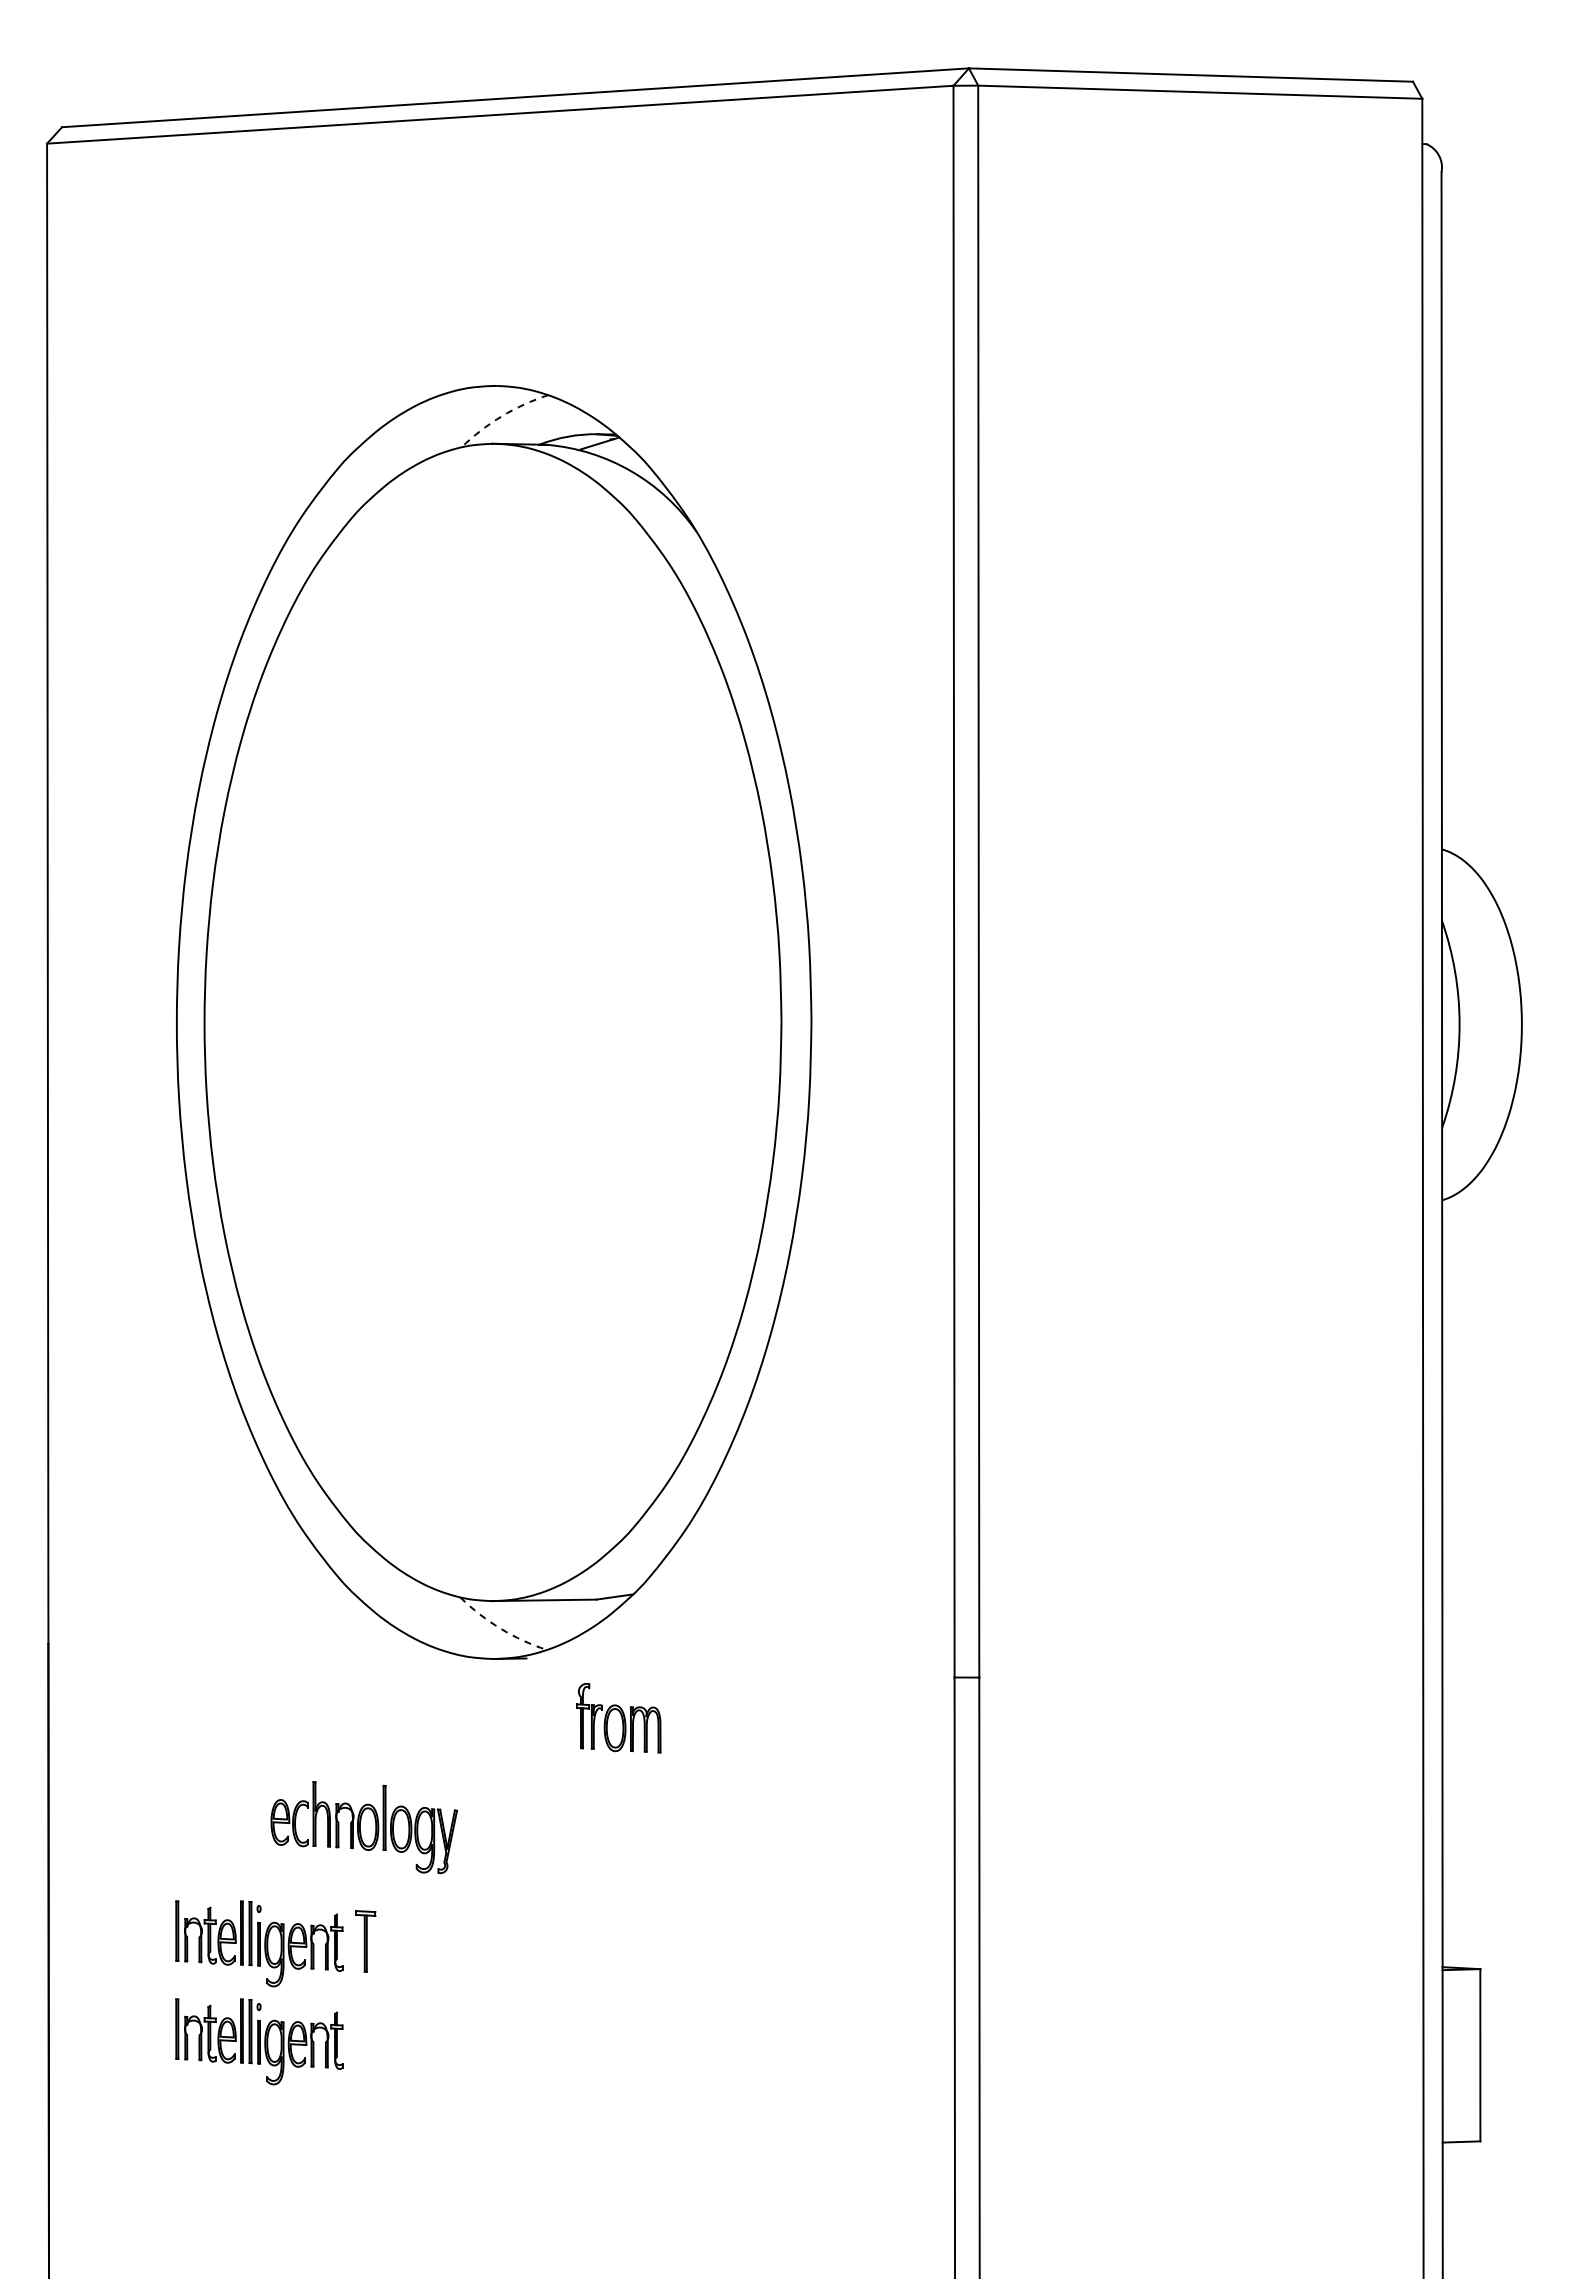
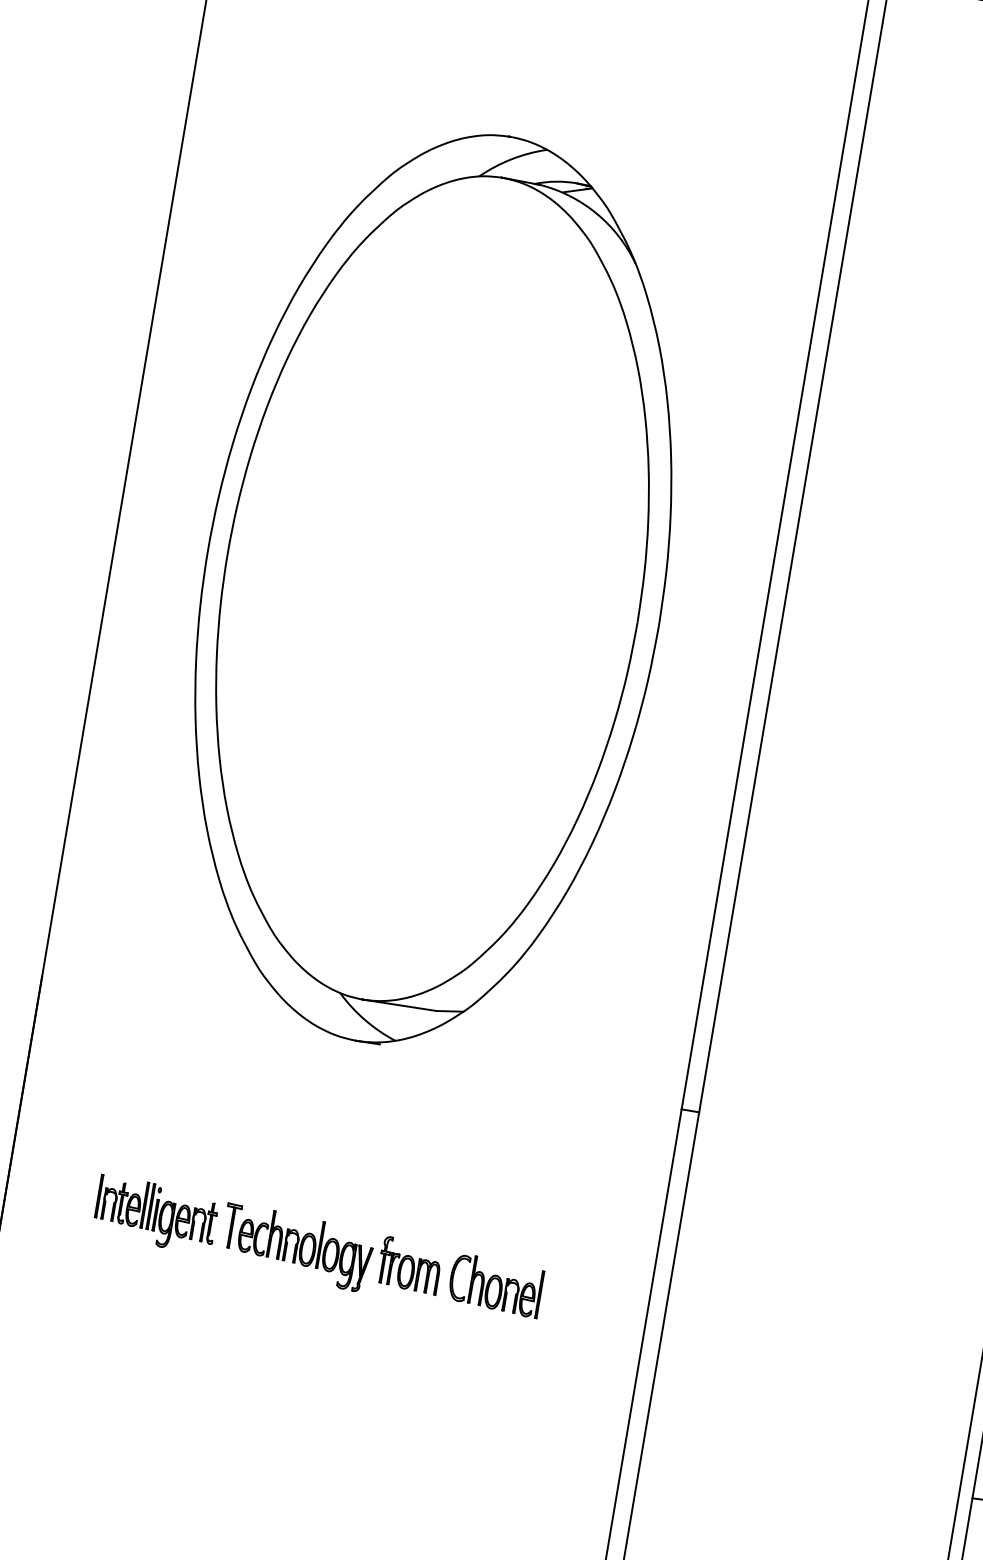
arc: (501, 416) -> (511, 159), dashed -> solid
arc: (500, 1628) -> (365, 1020), dashed -> solid
part: (618, 1718) -> (409, 1265), moved
part: (363, 1827) -> (304, 1249), moved
part: (741, 1961) -> (496, 1285), added
part: (259, 2041) -> (144, 1284), removed

